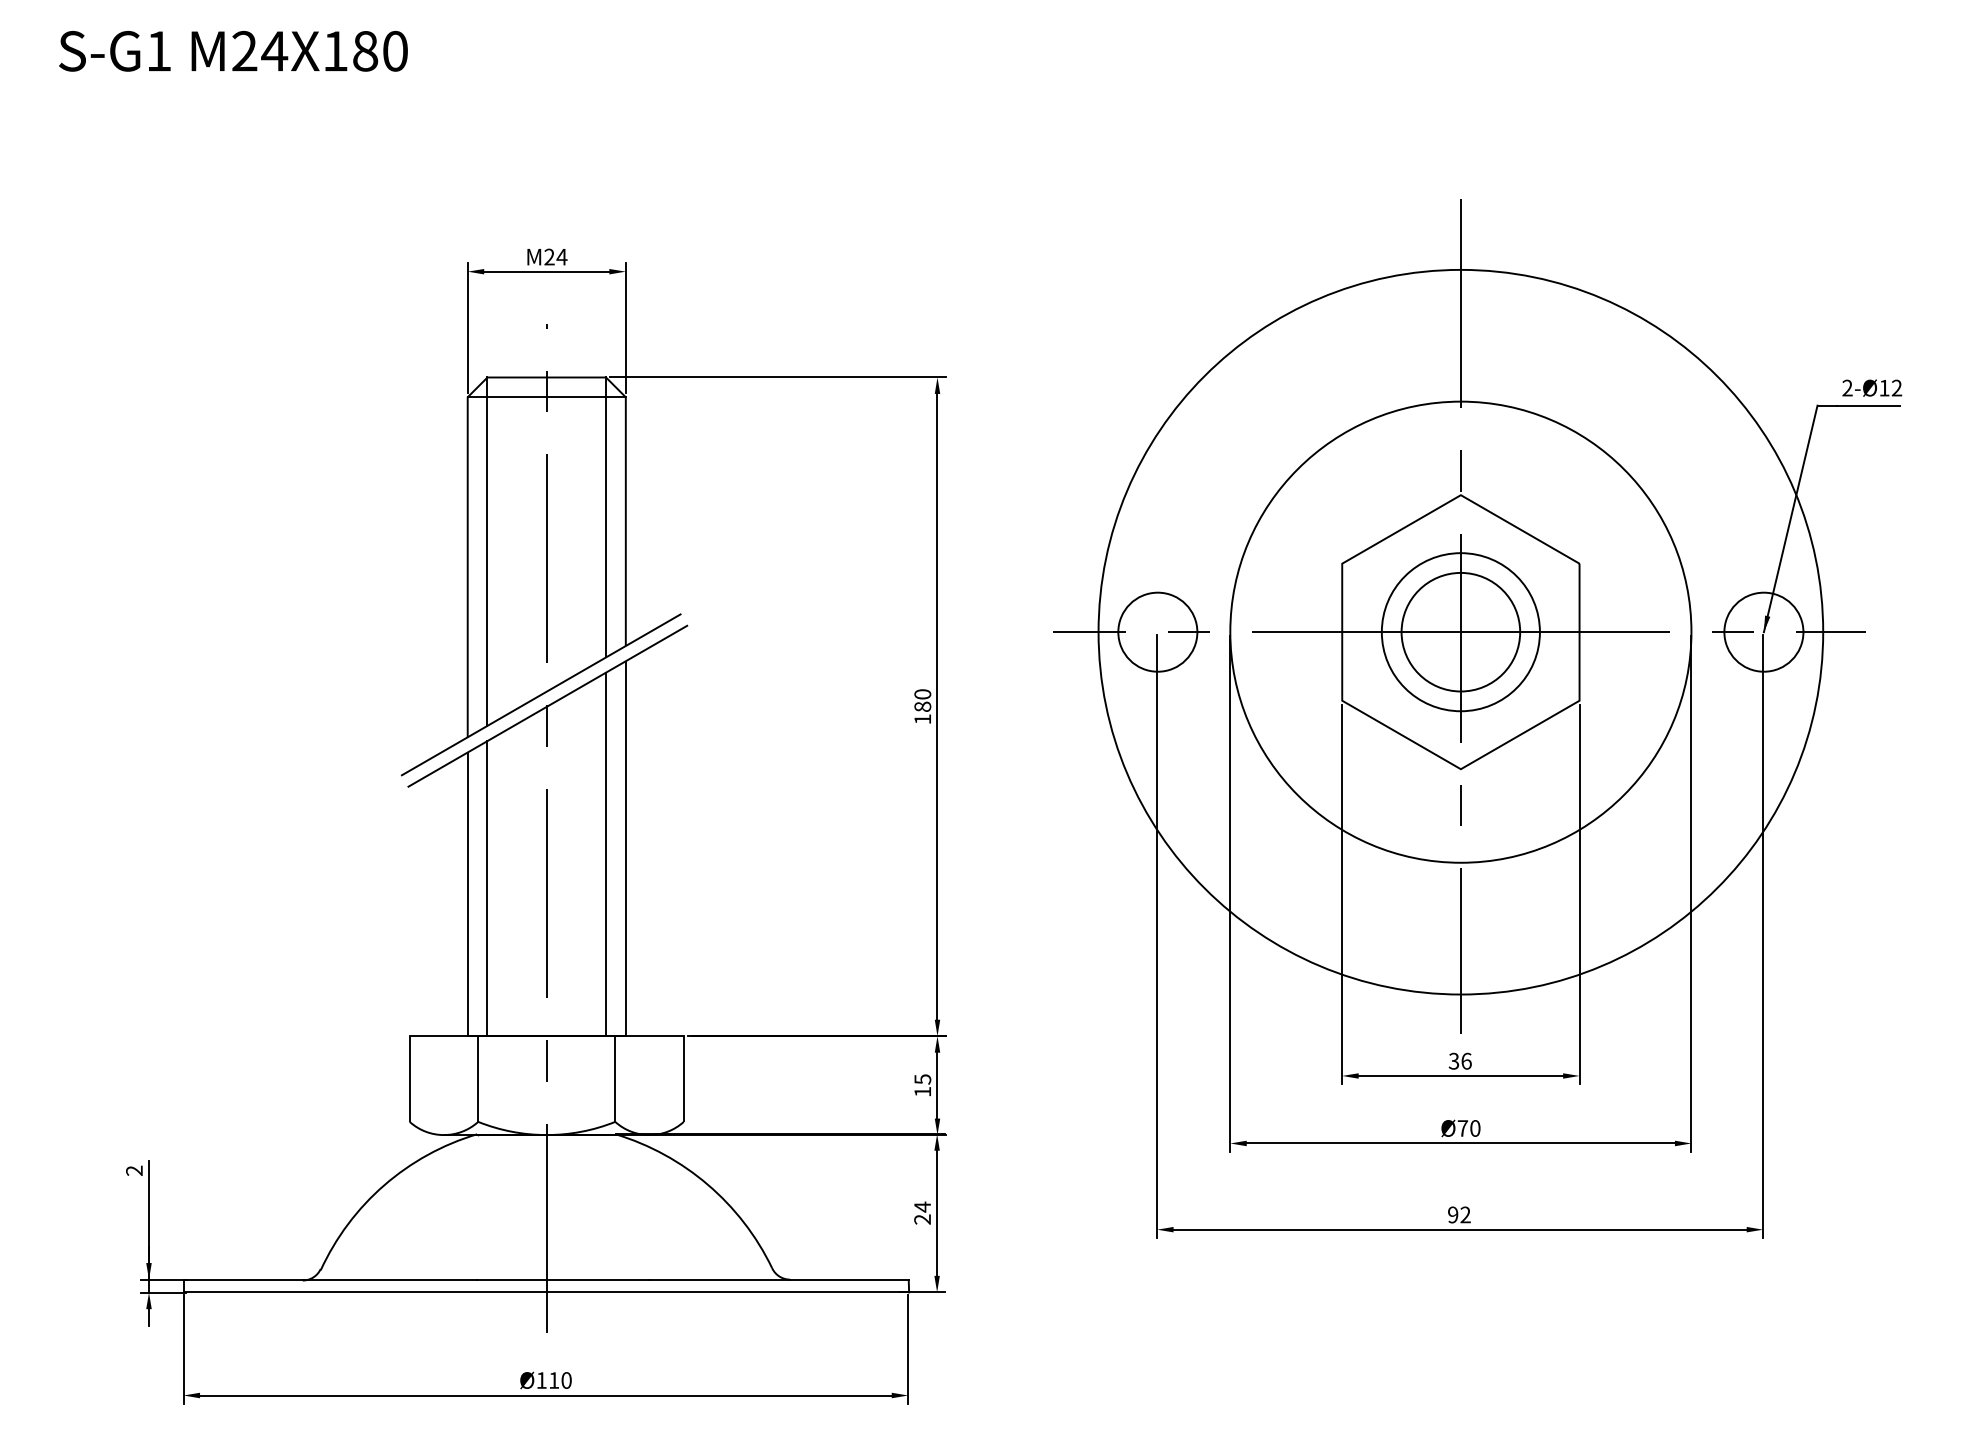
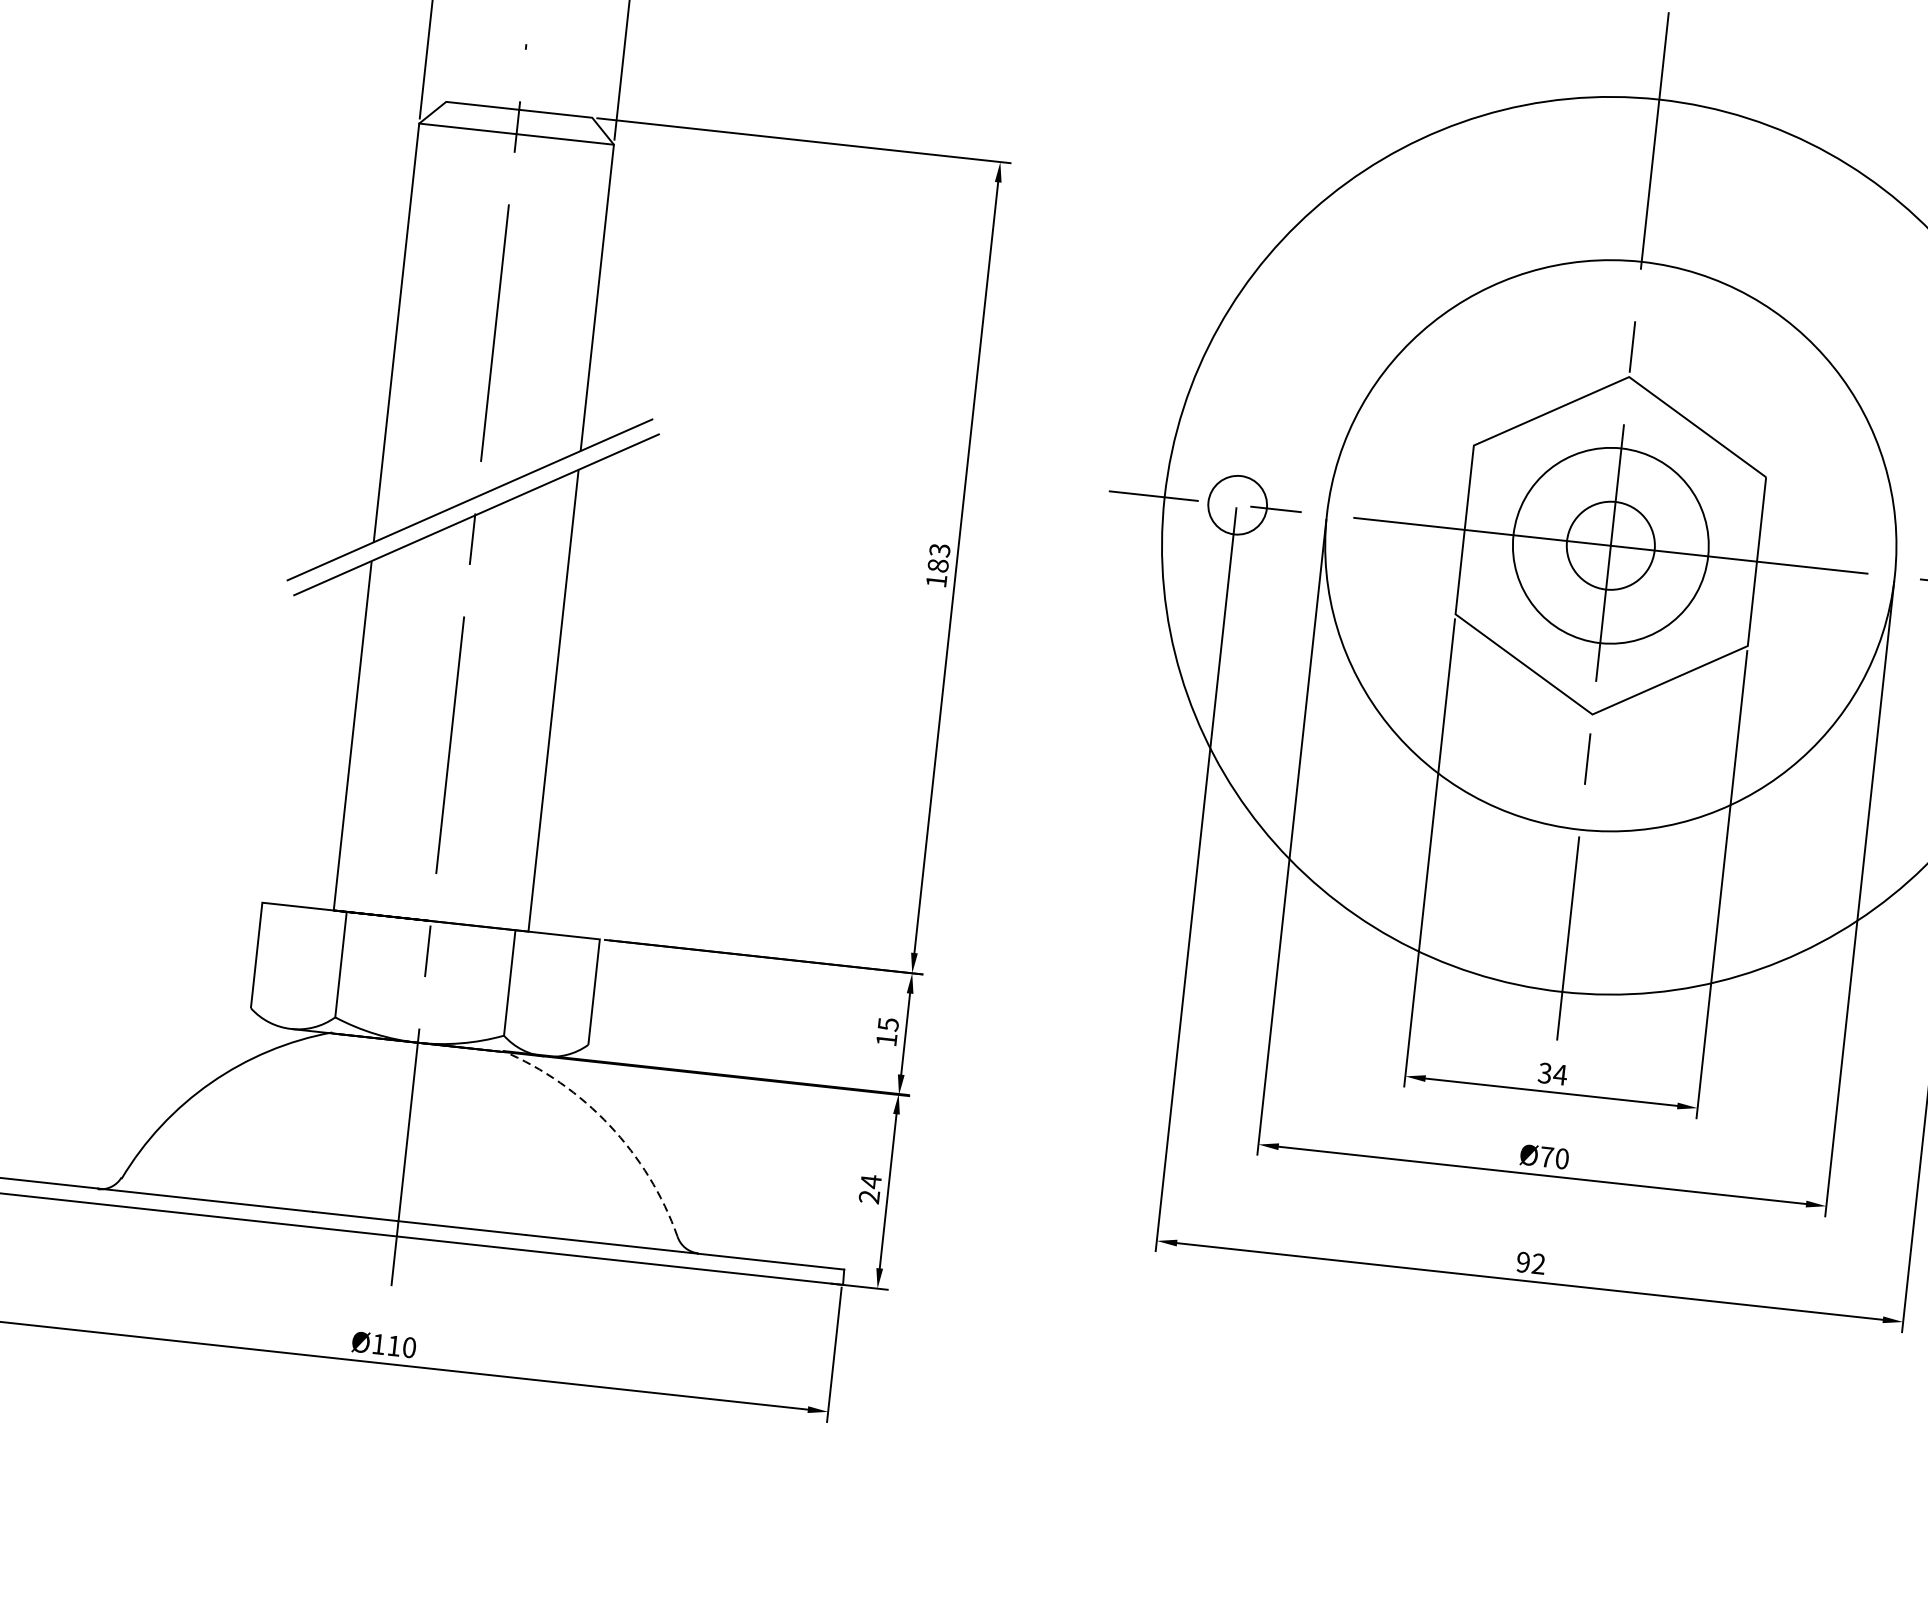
line: (606, 517) -> (574, 290), removed
line: (487, 551) -> (422, 316), removed
circle: (1157, 631) -> (1237, 504), size x0.6
circle: (1460, 631) -> (1610, 544), size x0.6
text: (922, 694) -> (939, 550), 180 -> 183
line: (606, 854) -> (528, 705), removed
line: (487, 888) -> (377, 731), removed
text: (1466, 1060) -> (1560, 1073), 36 -> 34
arc: (707, 1184) -> (609, 1125), solid -> dashed

